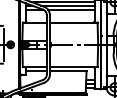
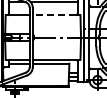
line: (71, 22) -> (54, 15), solid -> dashed

